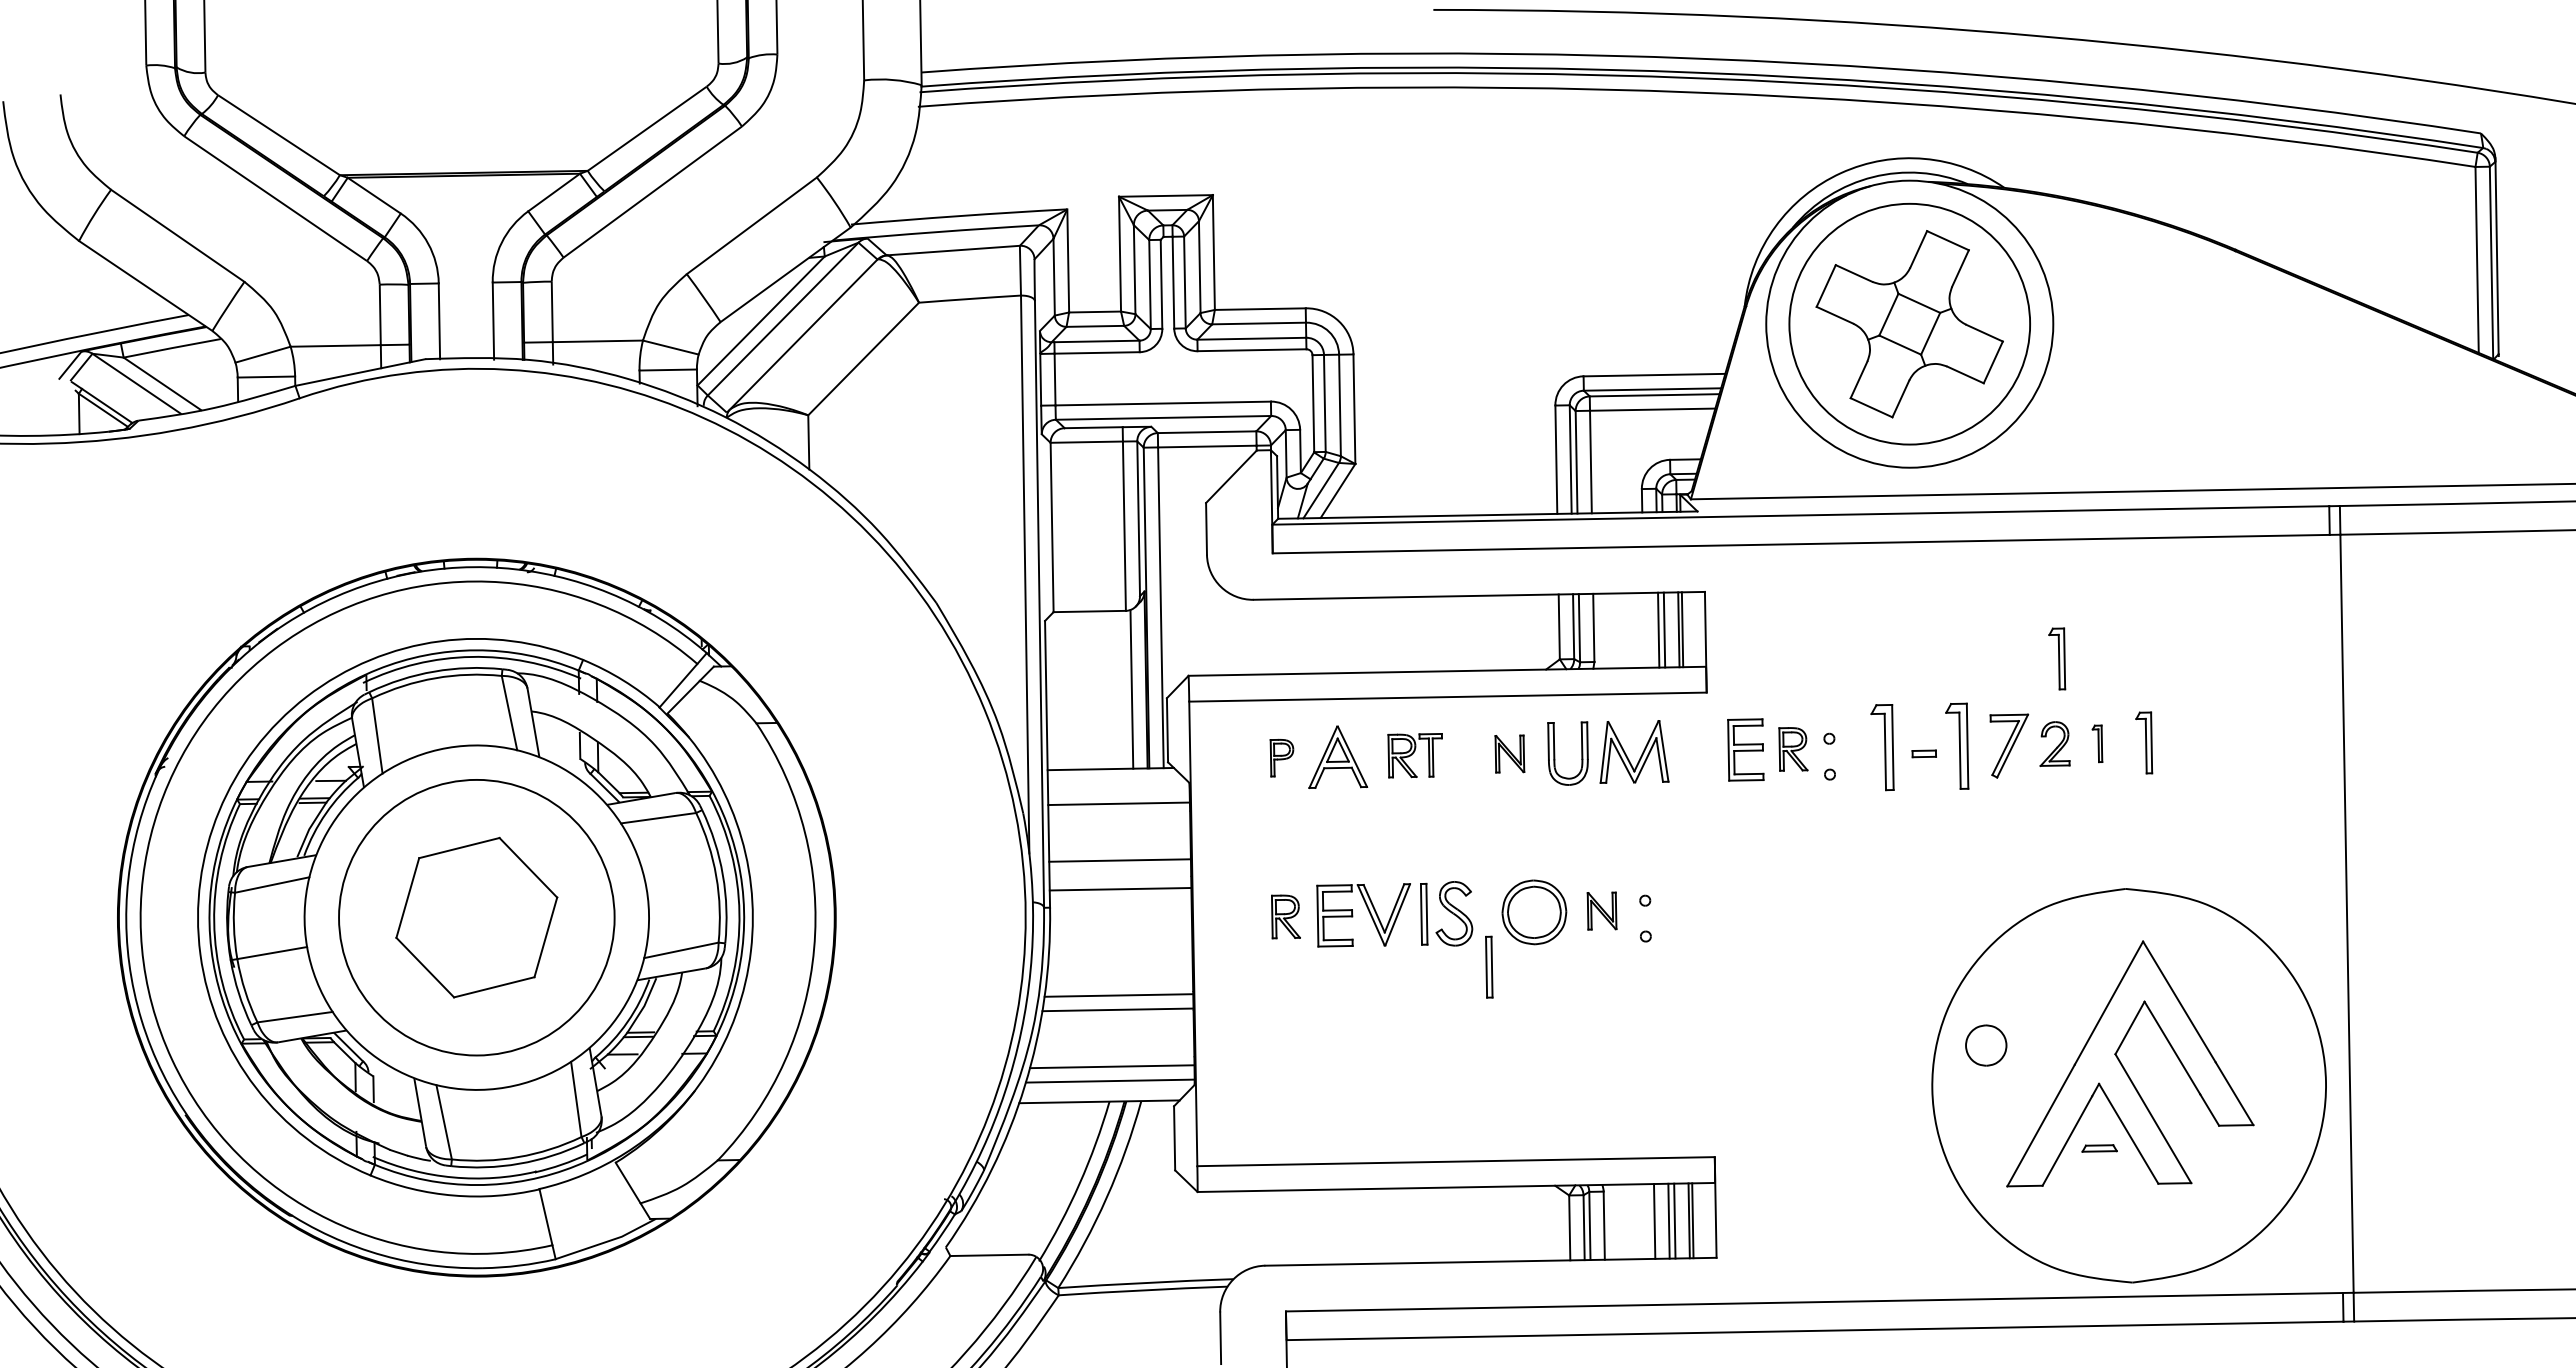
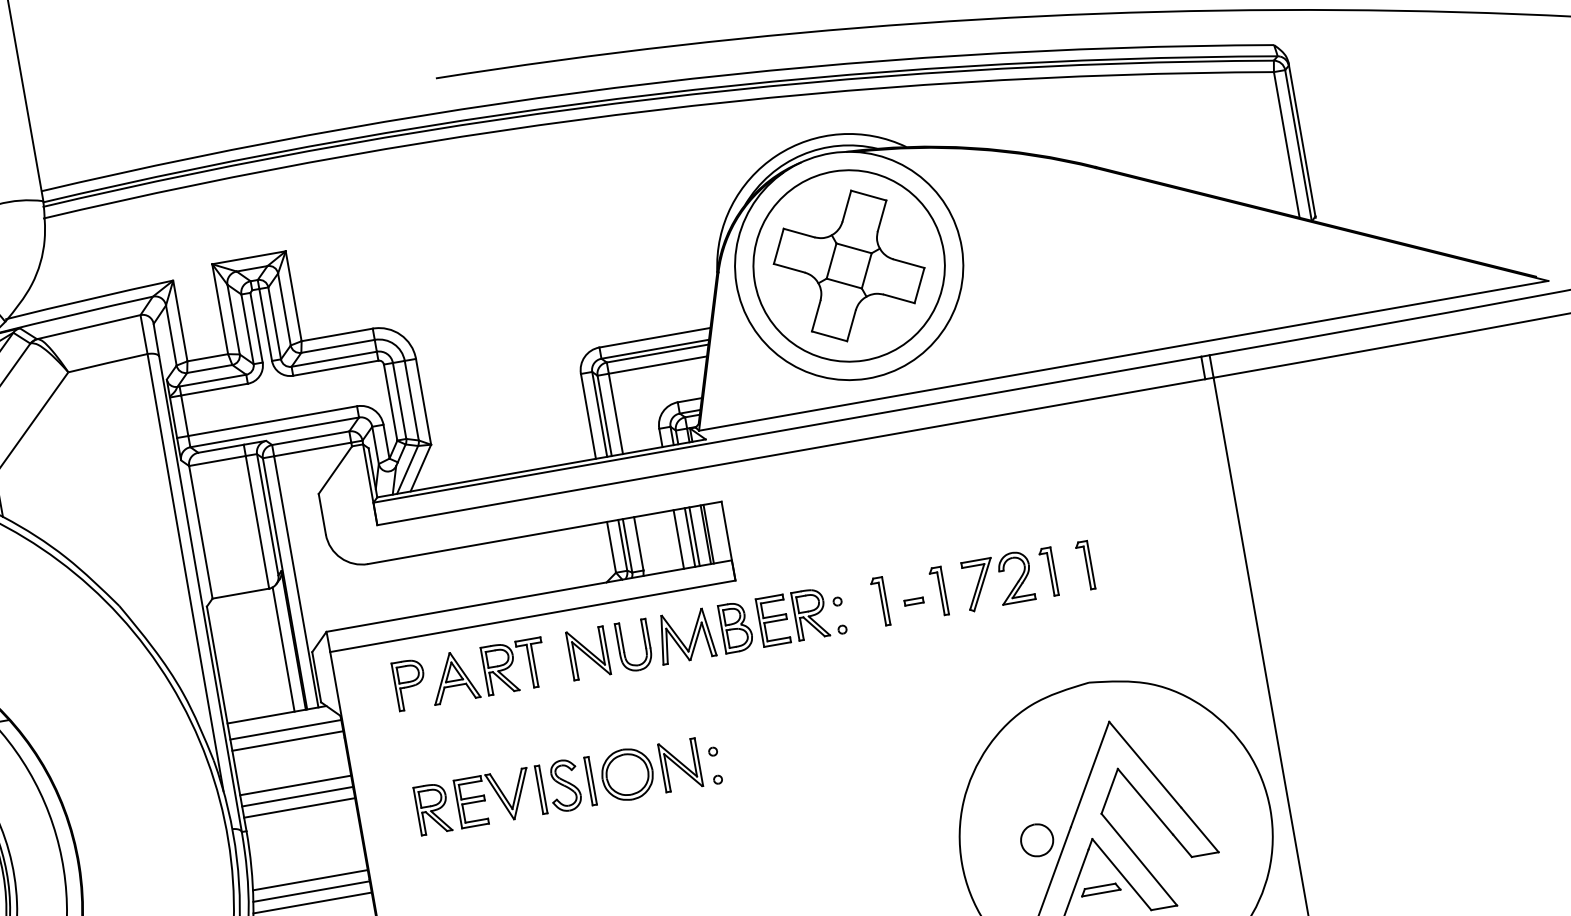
line: (1644, 629) -> (678, 538), added
part: (2057, 658) -> (1006, 510), removed
part: (2054, 743) -> (1015, 577), size x1.43
part: (2097, 743) -> (1048, 571), size x1.67
part: (1957, 745) -> (939, 590), size x0.71
part: (1882, 747) -> (880, 601), size x0.71
part: (1793, 749) -> (810, 614), size x1.43
part: (1697, 750) -> (735, 627), added
part: (1509, 753) -> (588, 652), size x1.67
part: (1415, 755) -> (514, 666), size x1.43
part: (1281, 757) -> (409, 684), size x1.67
line: (1118, 789) -> (285, 729), added
line: (1120, 874) -> (297, 796), added
part: (1601, 910) -> (679, 764), size x1.67
part: (1285, 916) -> (432, 808), size x1.43
part: (1489, 966) -> (590, 780), moved
line: (1119, 980) -> (310, 879), added
part: (1986, 1045) -> (1037, 840), moved
part: (2099, 1148) -> (1100, 889), size x1.43

